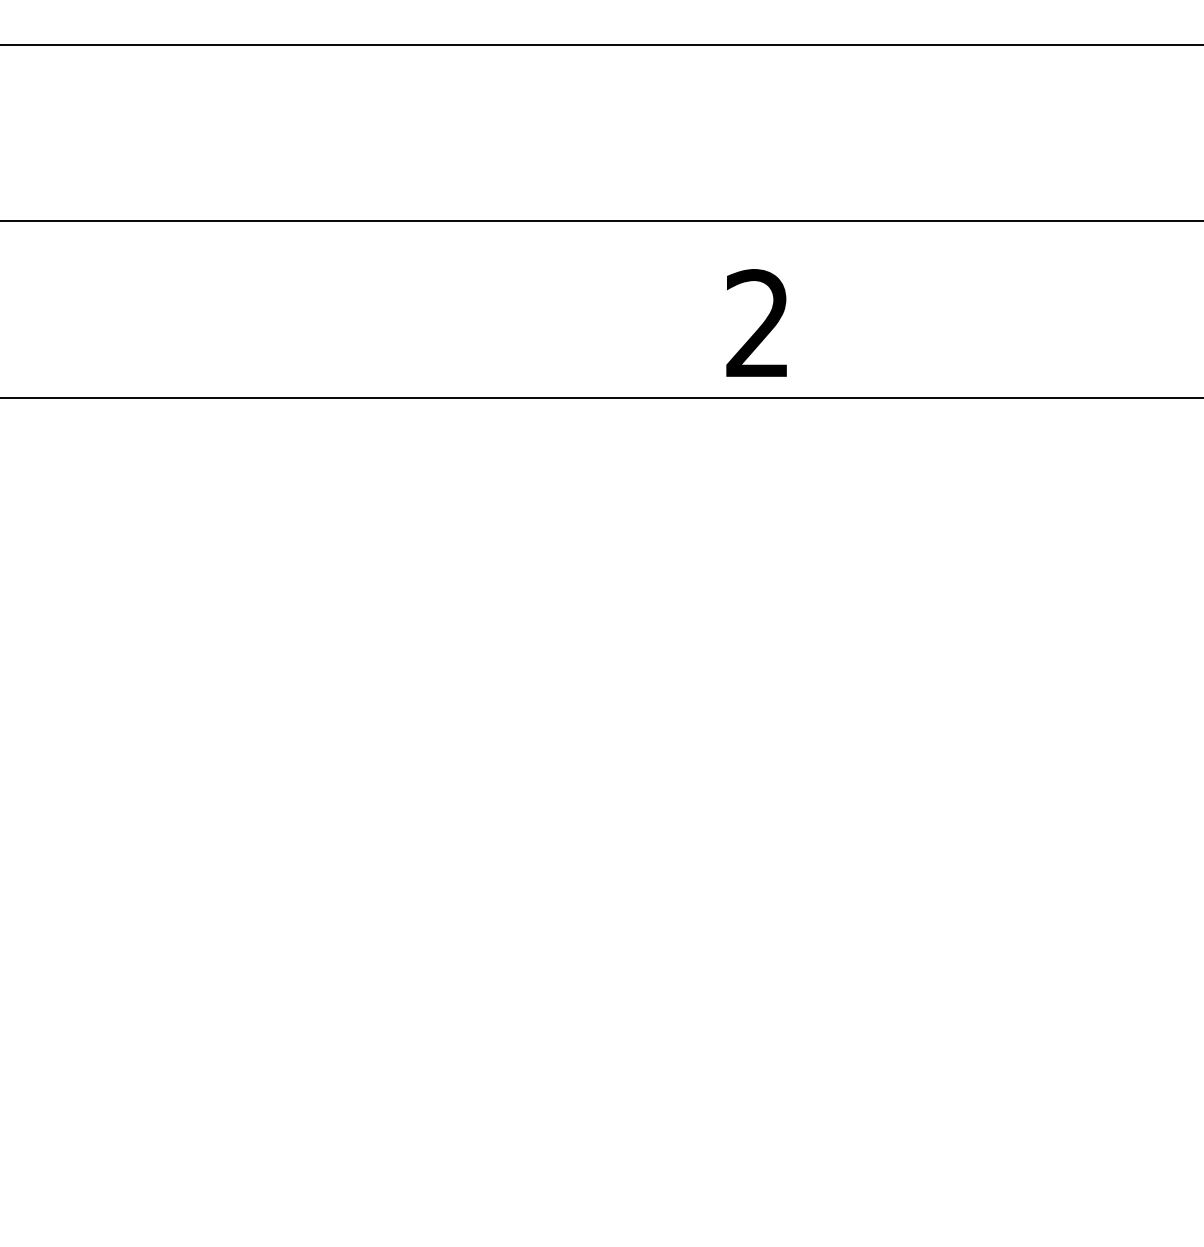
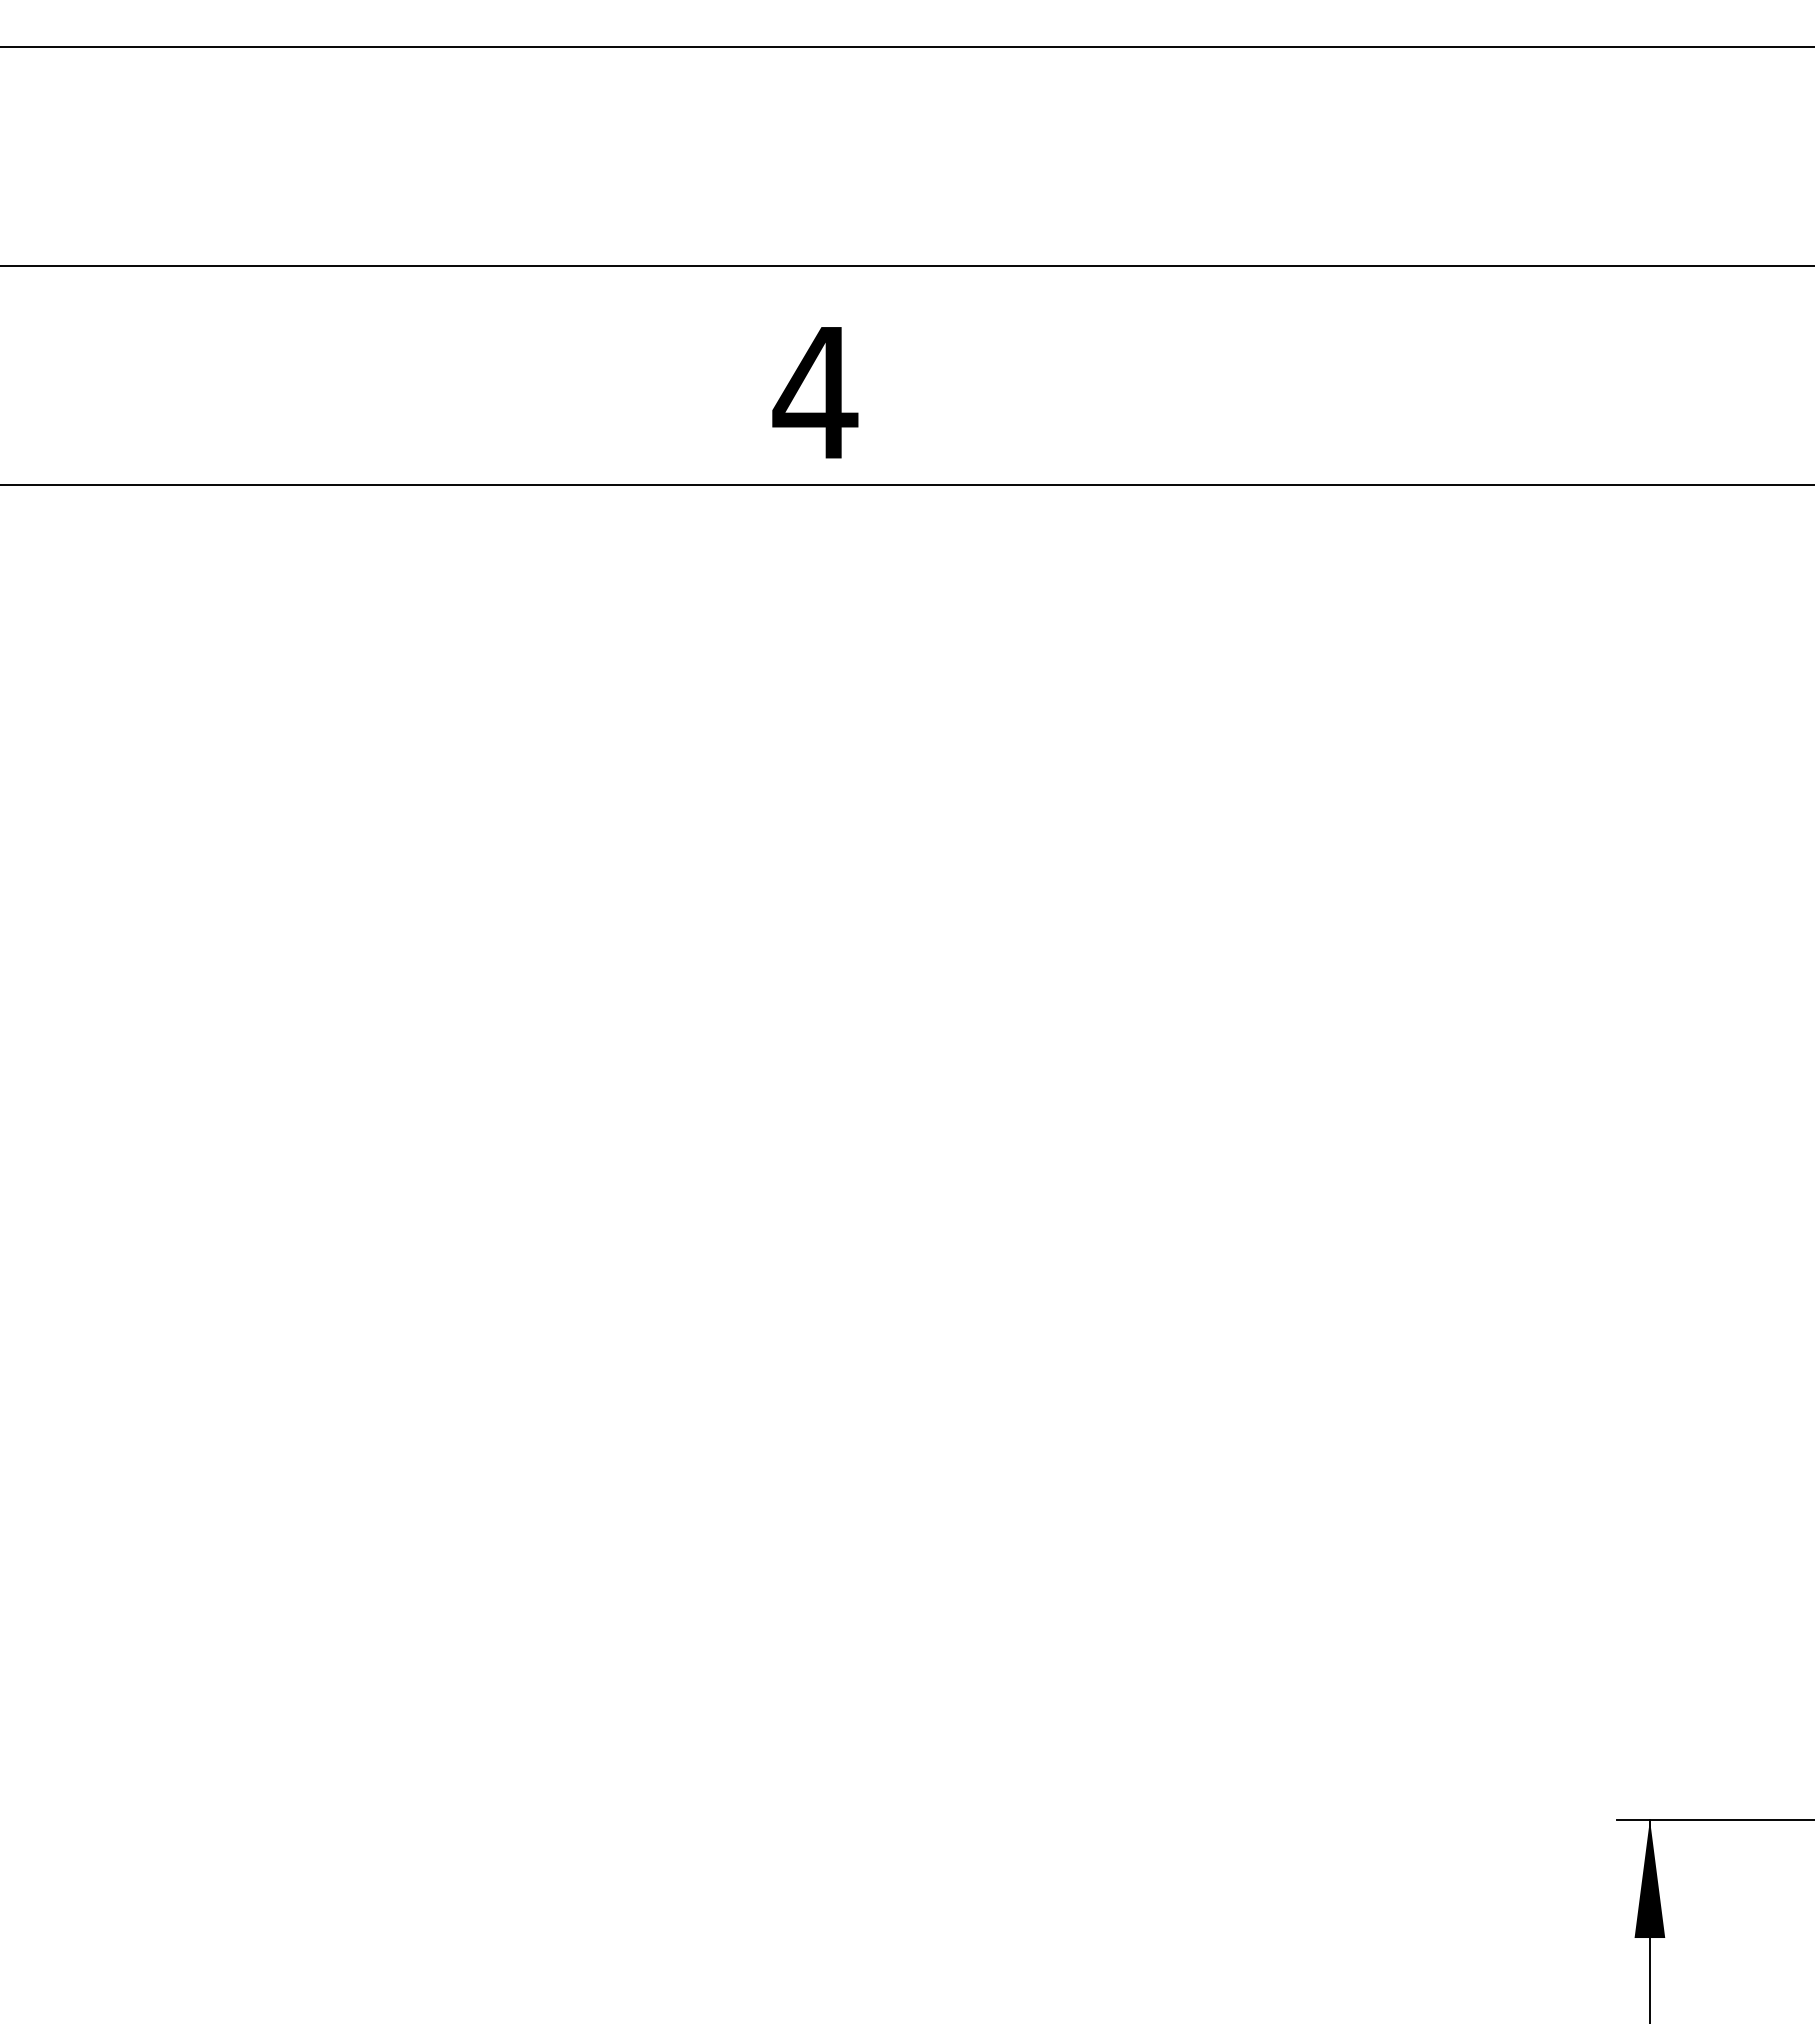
text: (757, 322) -> (815, 391), 2 -> 4

